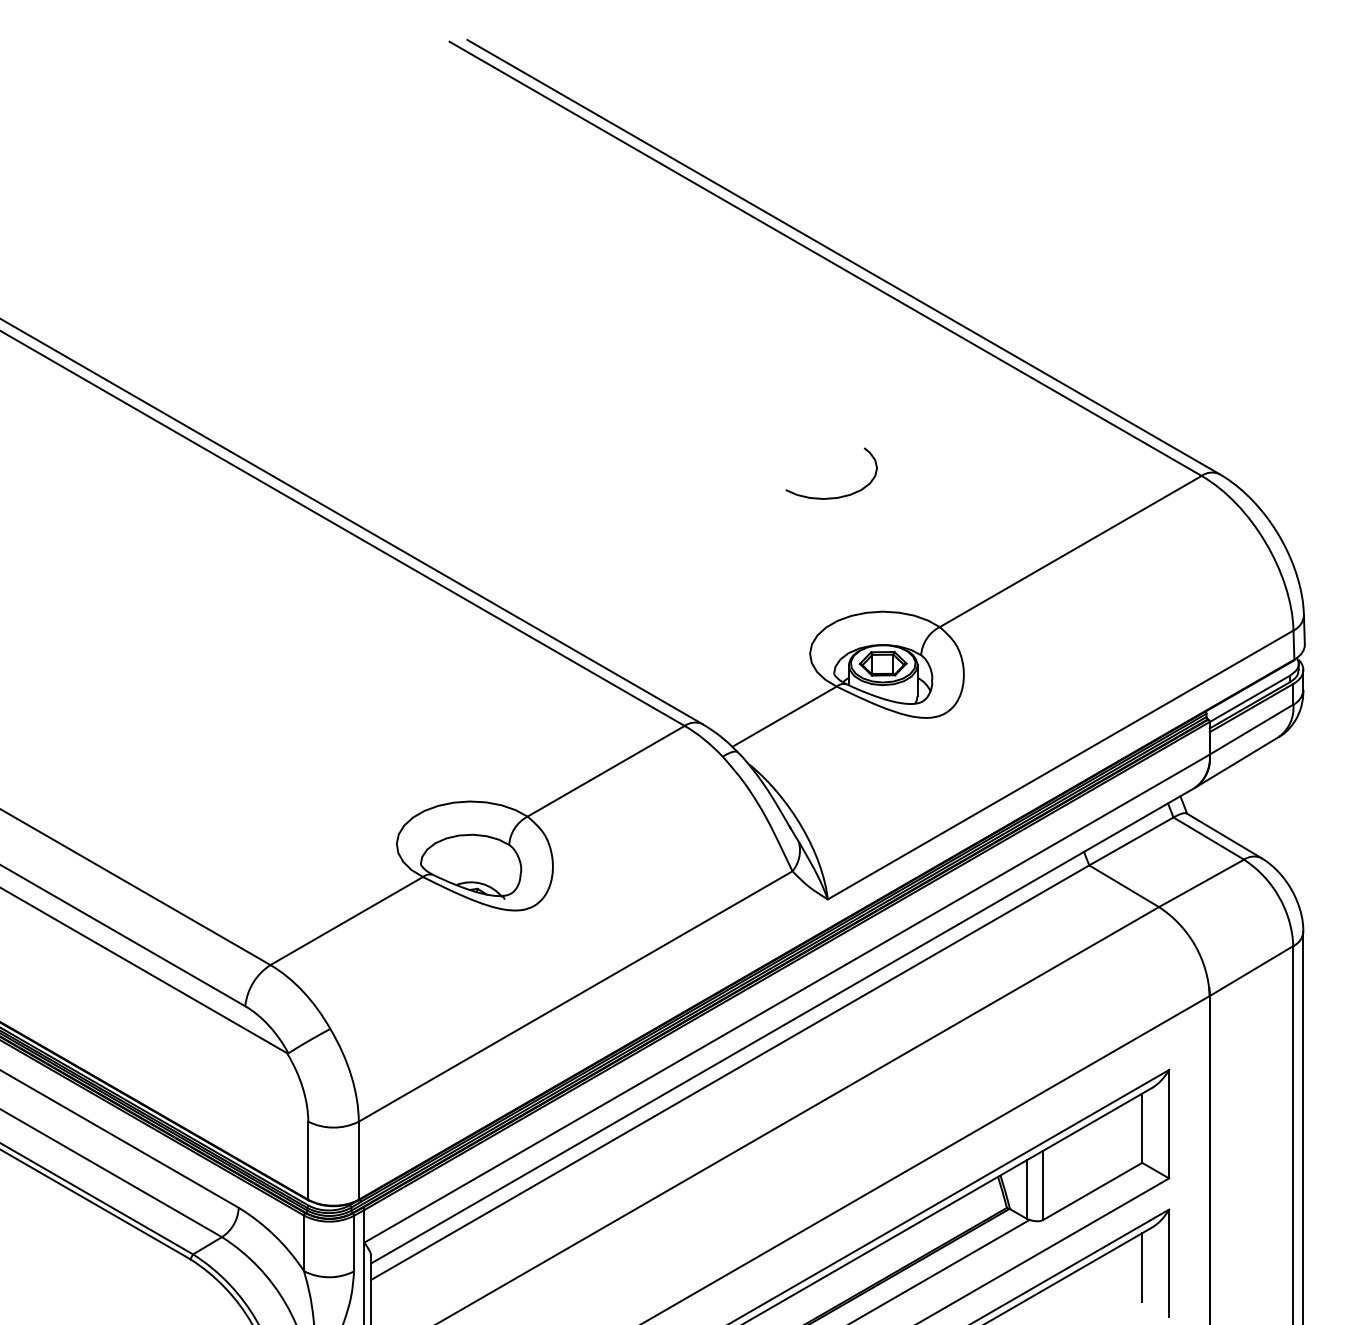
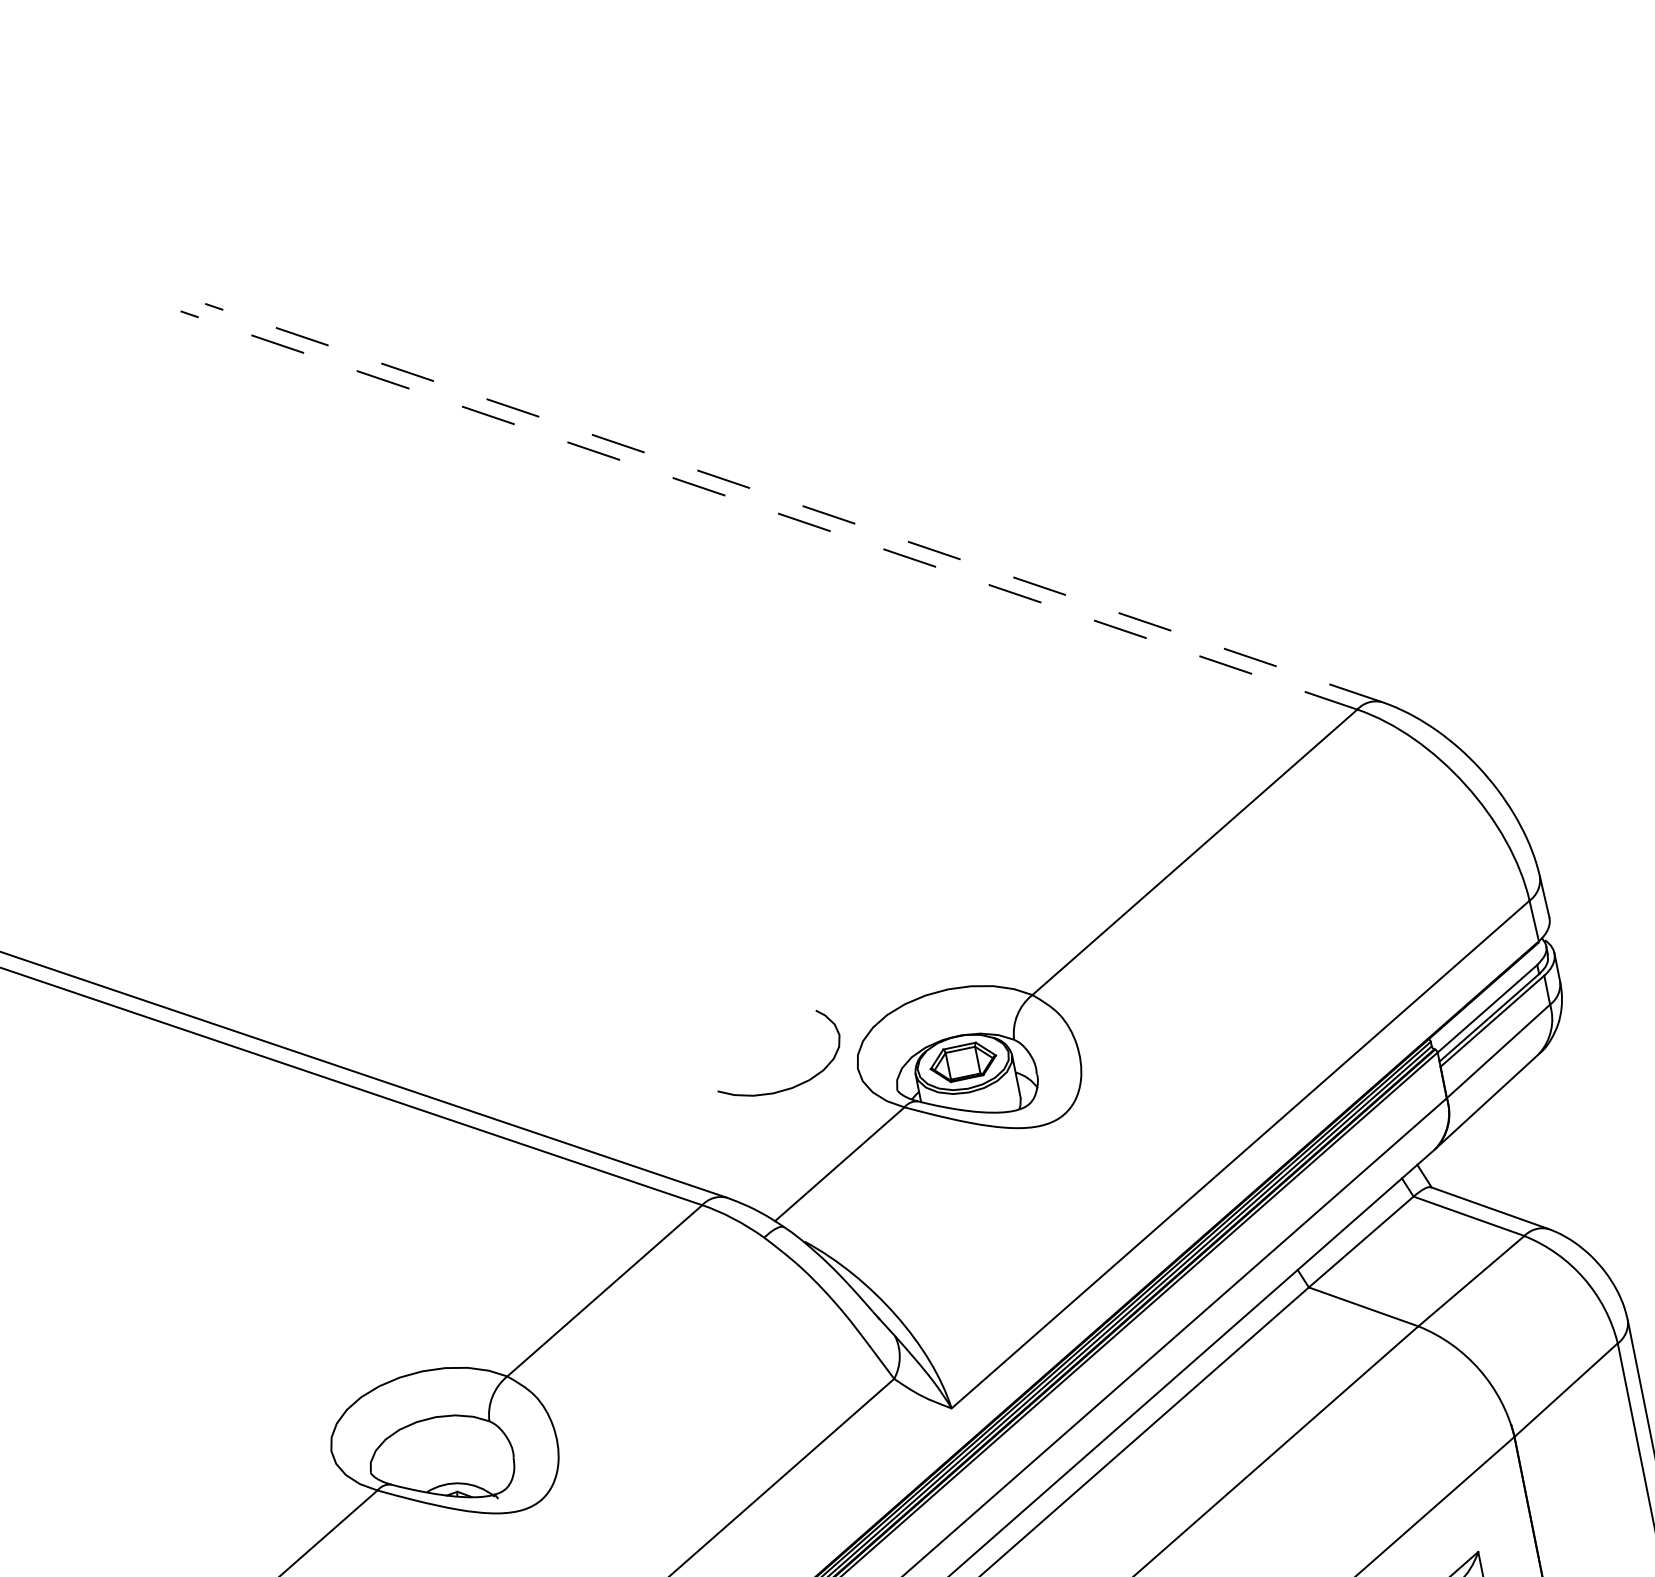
line: (843, 256) -> (793, 502), solid -> dashed
line: (825, 258) -> (768, 510), solid -> dashed
curve: (831, 497) -> (783, 1089), moved

